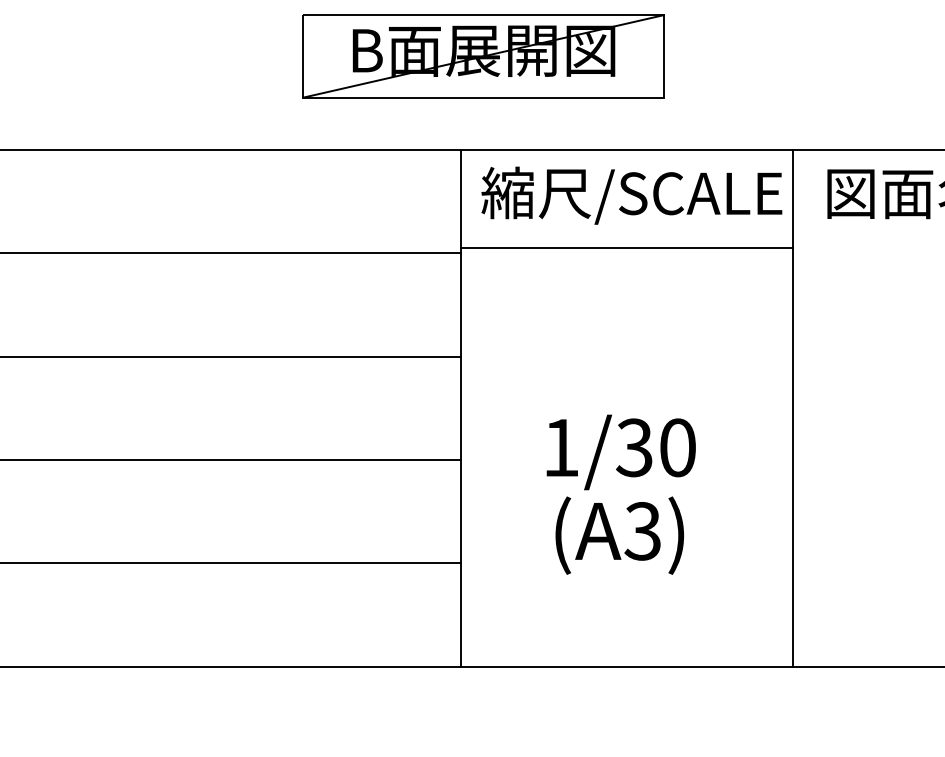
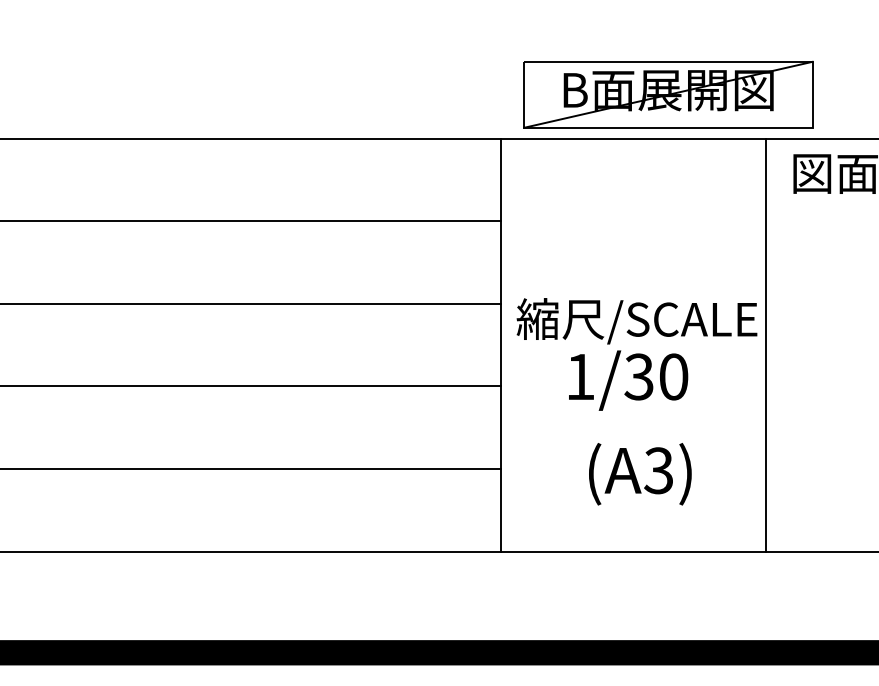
part: (483, 56) -> (668, 94), moved
text: (631, 196) -> (636, 321), moved
line: (626, 248) -> (632, 217), removed
text: (619, 536) -> (640, 474), moved

